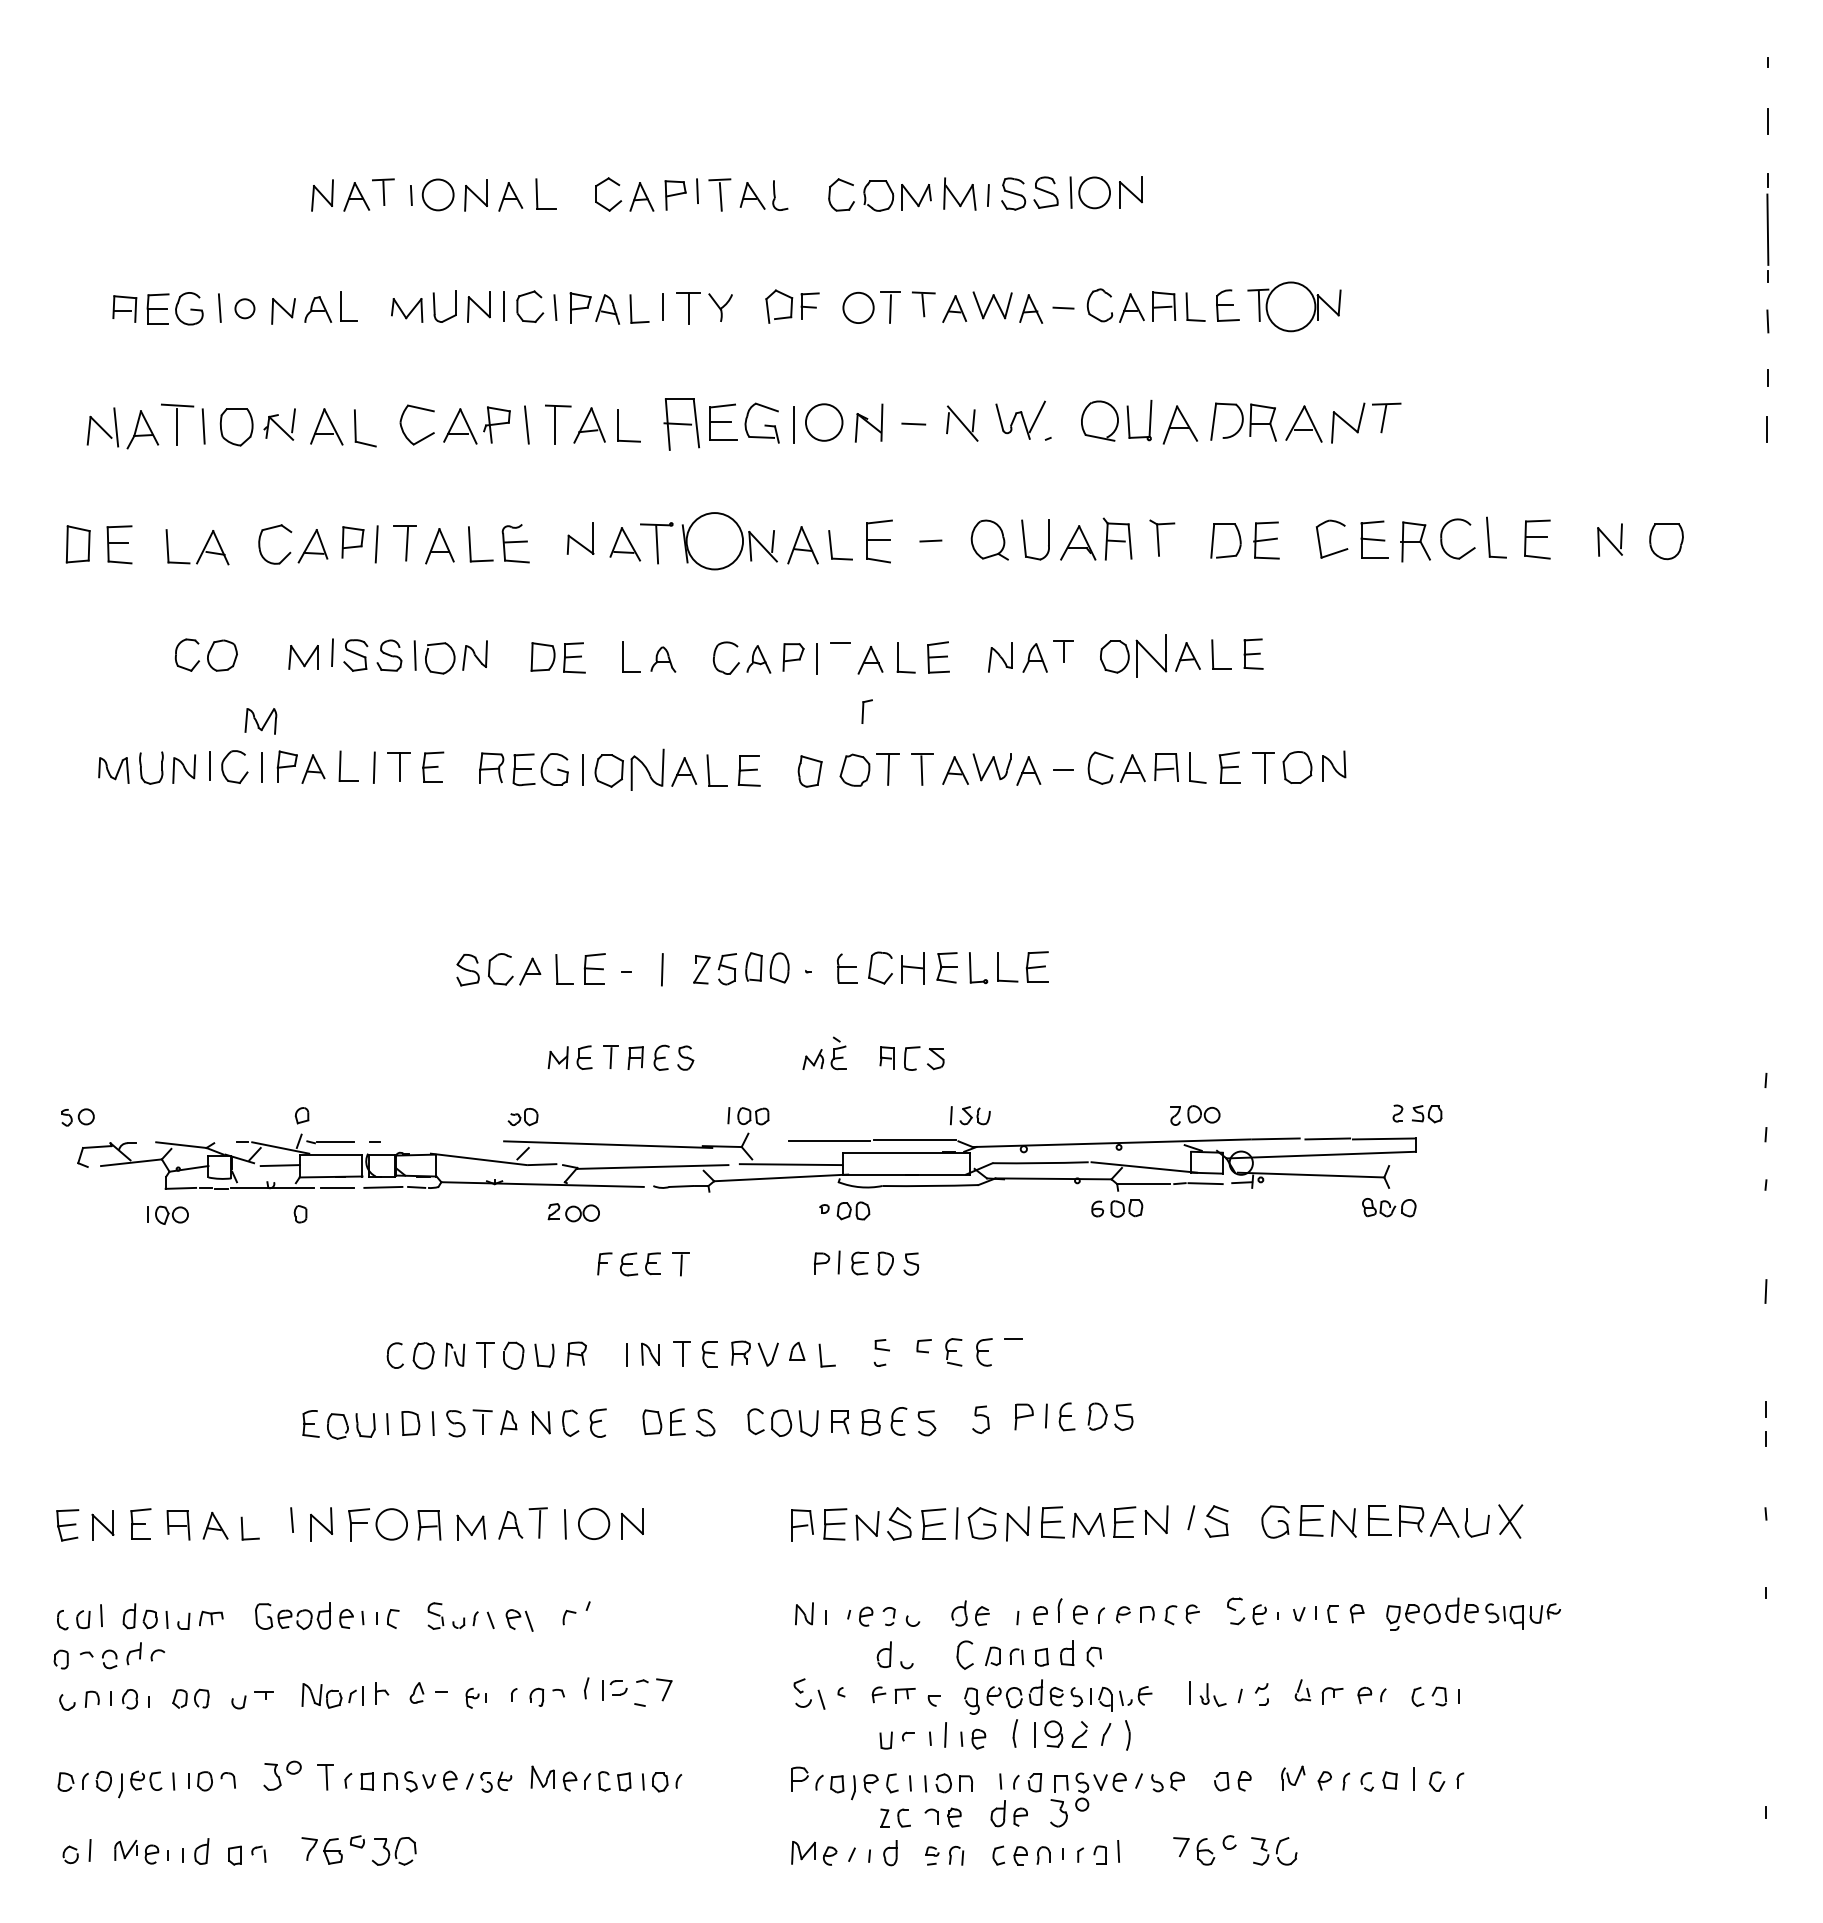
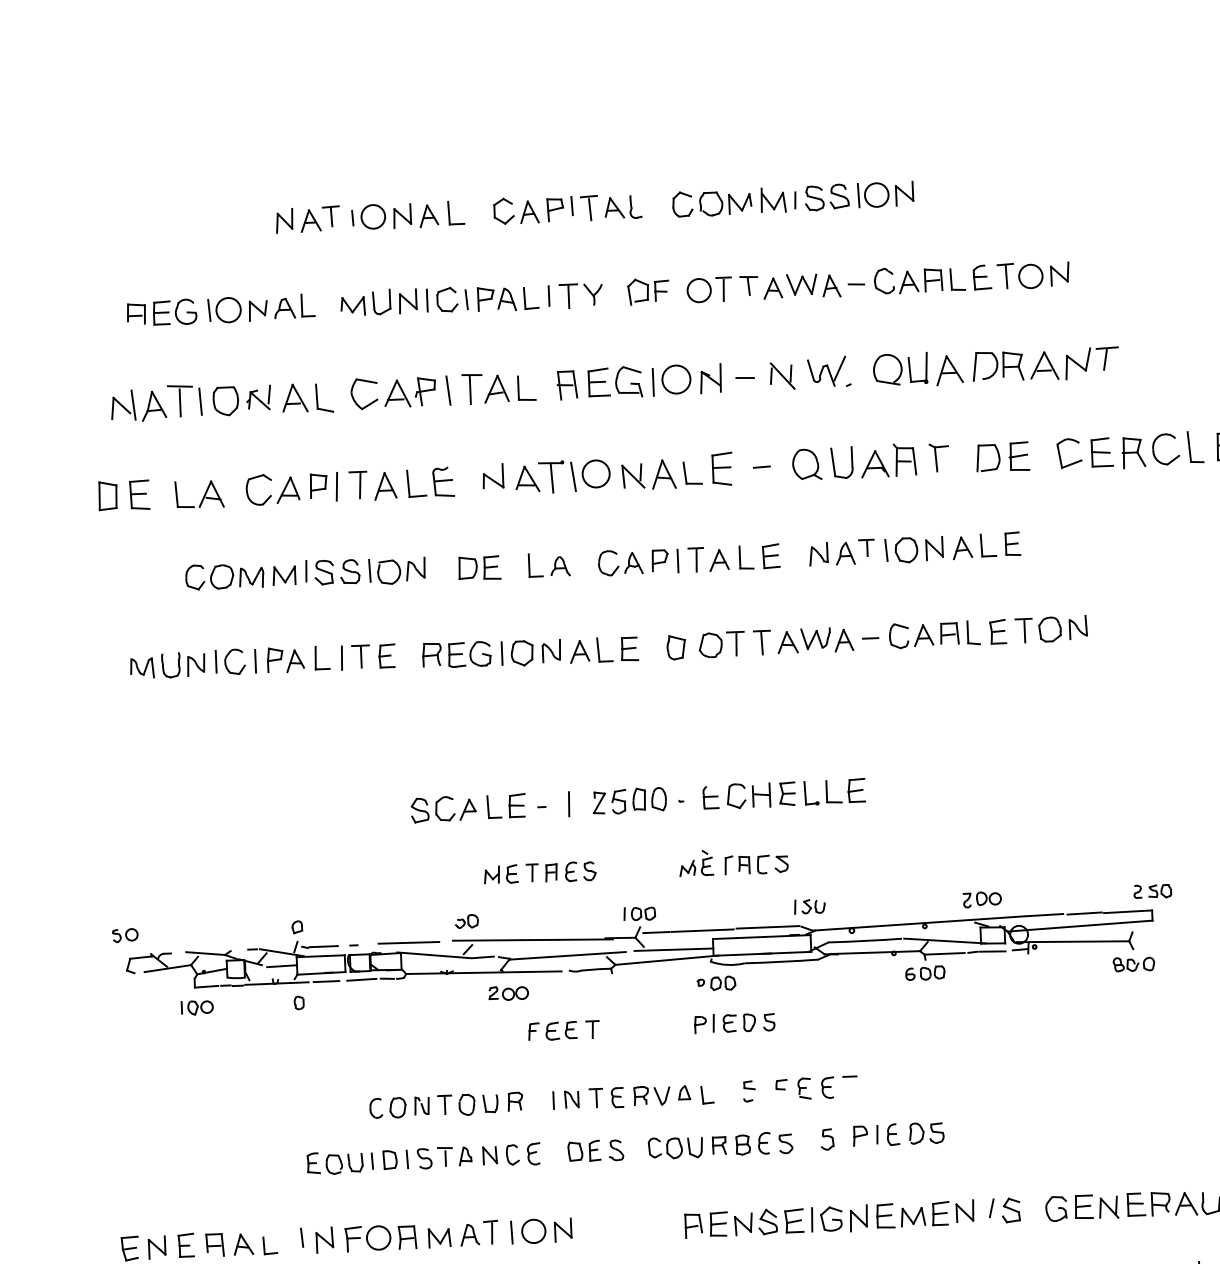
circle: (1290, 306) -> (1030, 276), size x0.62
circle: (244, 308) -> (228, 309), size x1.67
part: (681, 424) -> (567, 385), size x0.71
circle: (714, 540) -> (595, 473), size x0.62
line: (1088, 655) -> (886, 550), added
part: (1151, 655) -> (934, 548), size x0.71
line: (840, 659) -> (696, 560), added
part: (866, 711) -> (728, 865), moved
part: (260, 721) -> (251, 577), moved
part: (647, 769) -> (551, 651), size x0.71
line: (446, 1141) -> (408, 942), added
line: (769, 1141) -> (656, 932), added

